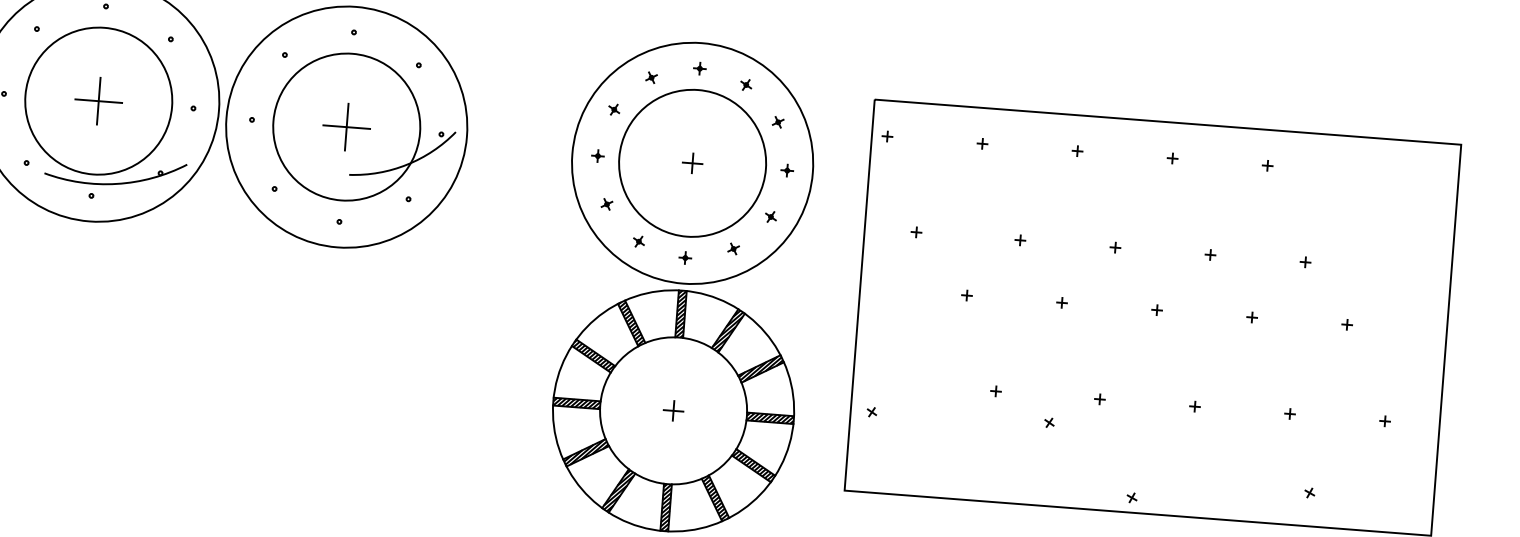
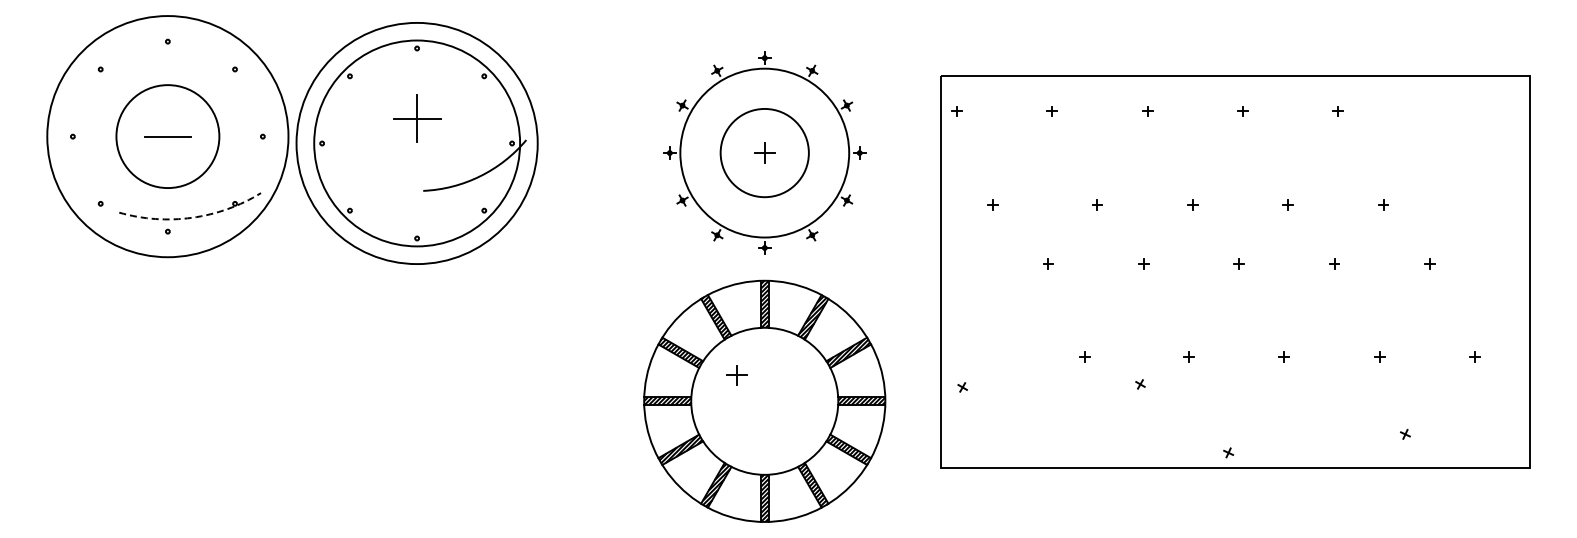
circle: (98, 101) -> (167, 136), size x0.7
line: (98, 101) -> (167, 136), removed
circle: (346, 127) -> (416, 143), size x1.4
part: (347, 127) -> (417, 118), moved
circle: (692, 162) -> (764, 152), size x0.6
circle: (692, 162) -> (764, 152), size x0.7
arc: (117, 183) -> (192, 217), solid -> dashed
part: (673, 411) -> (736, 375), moved

